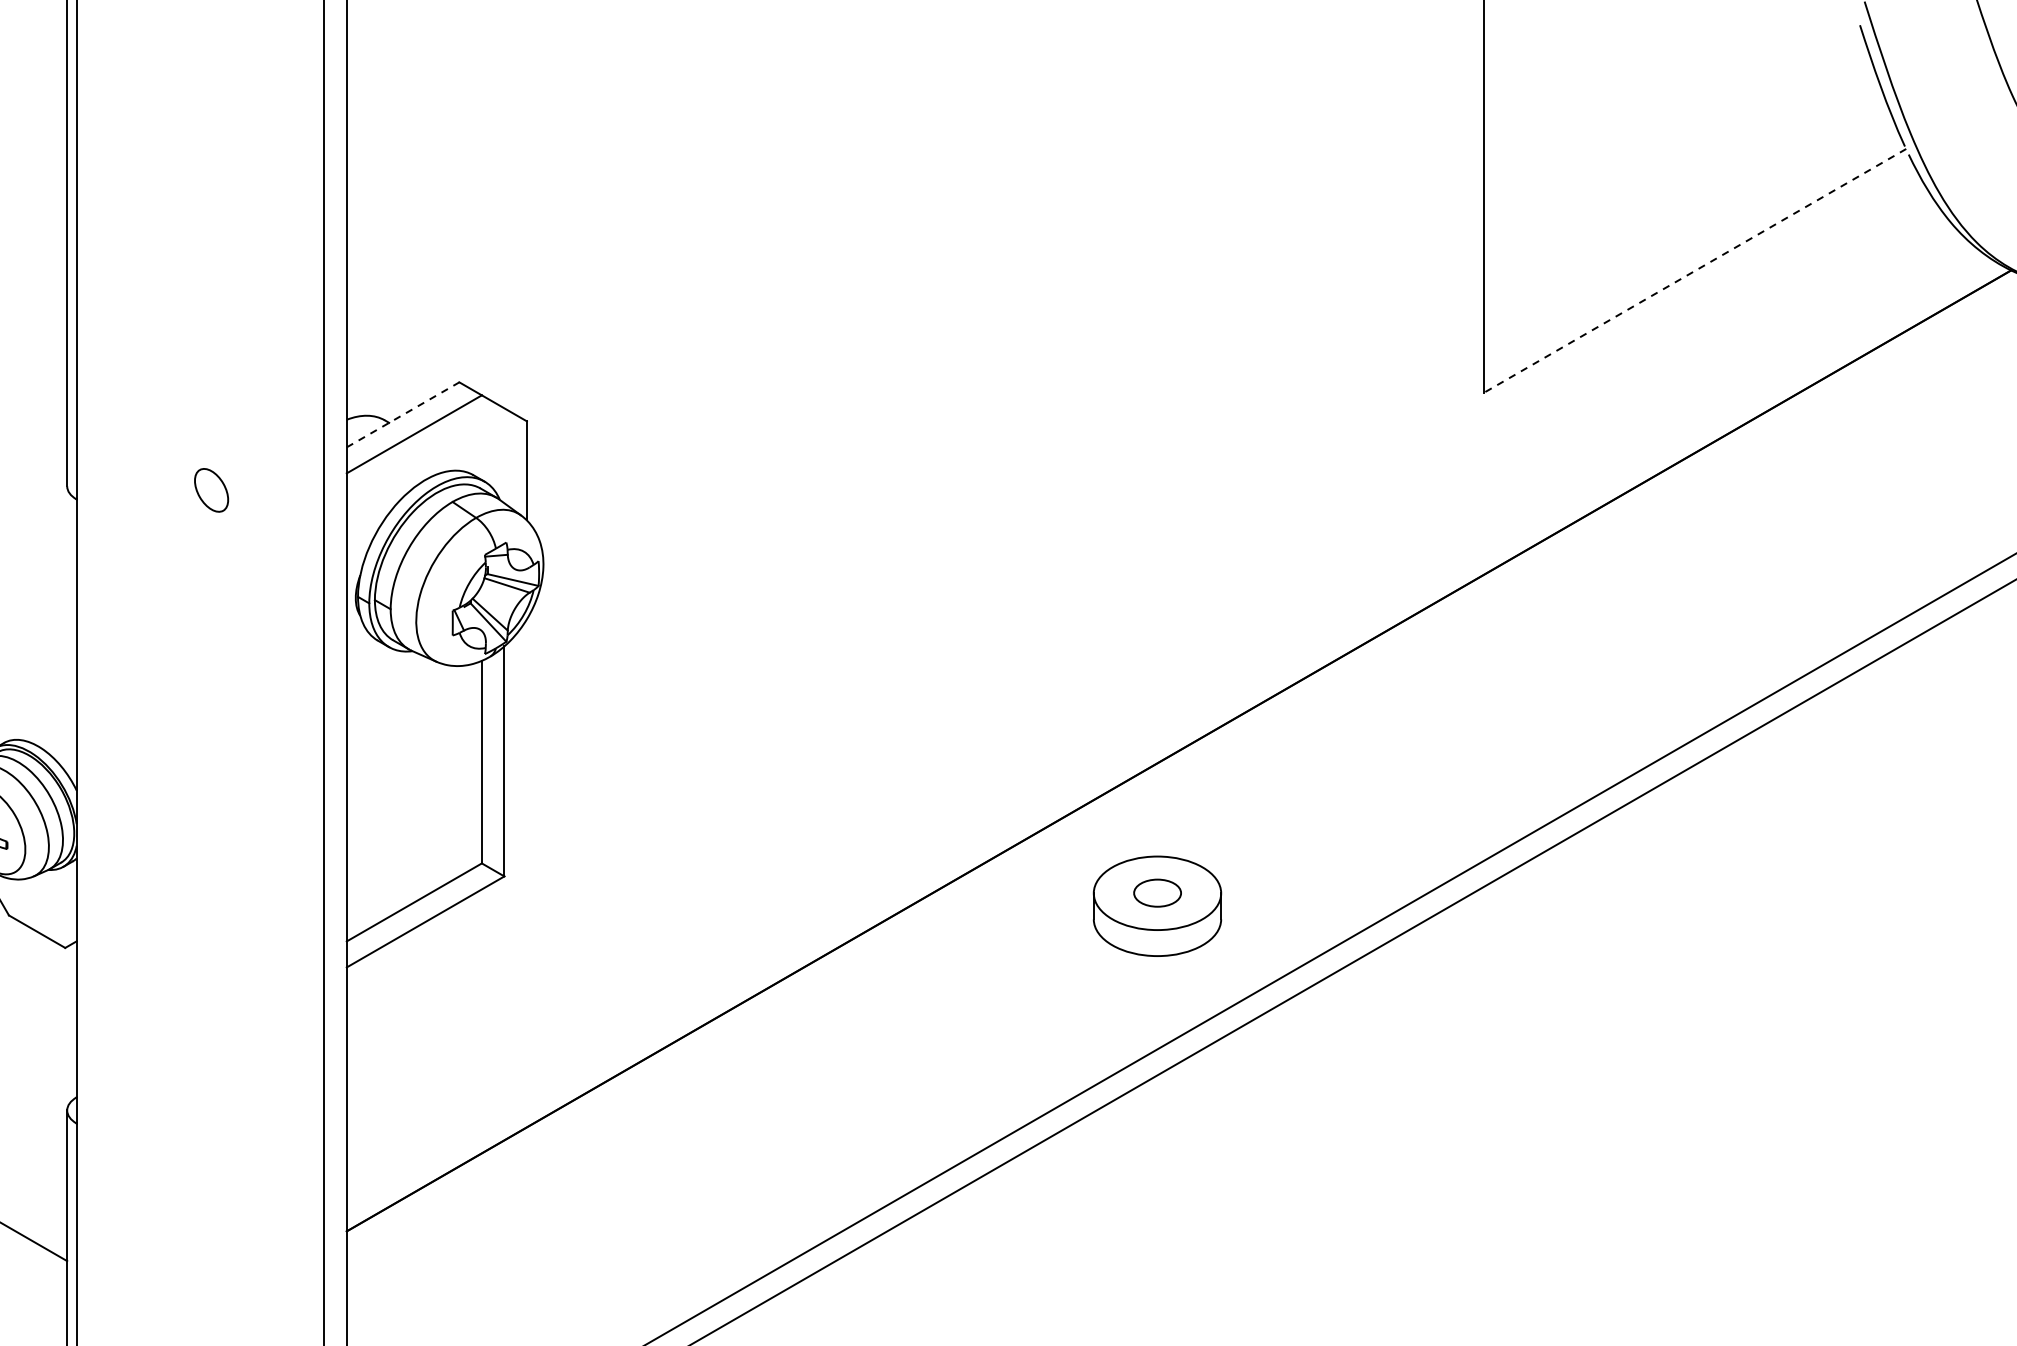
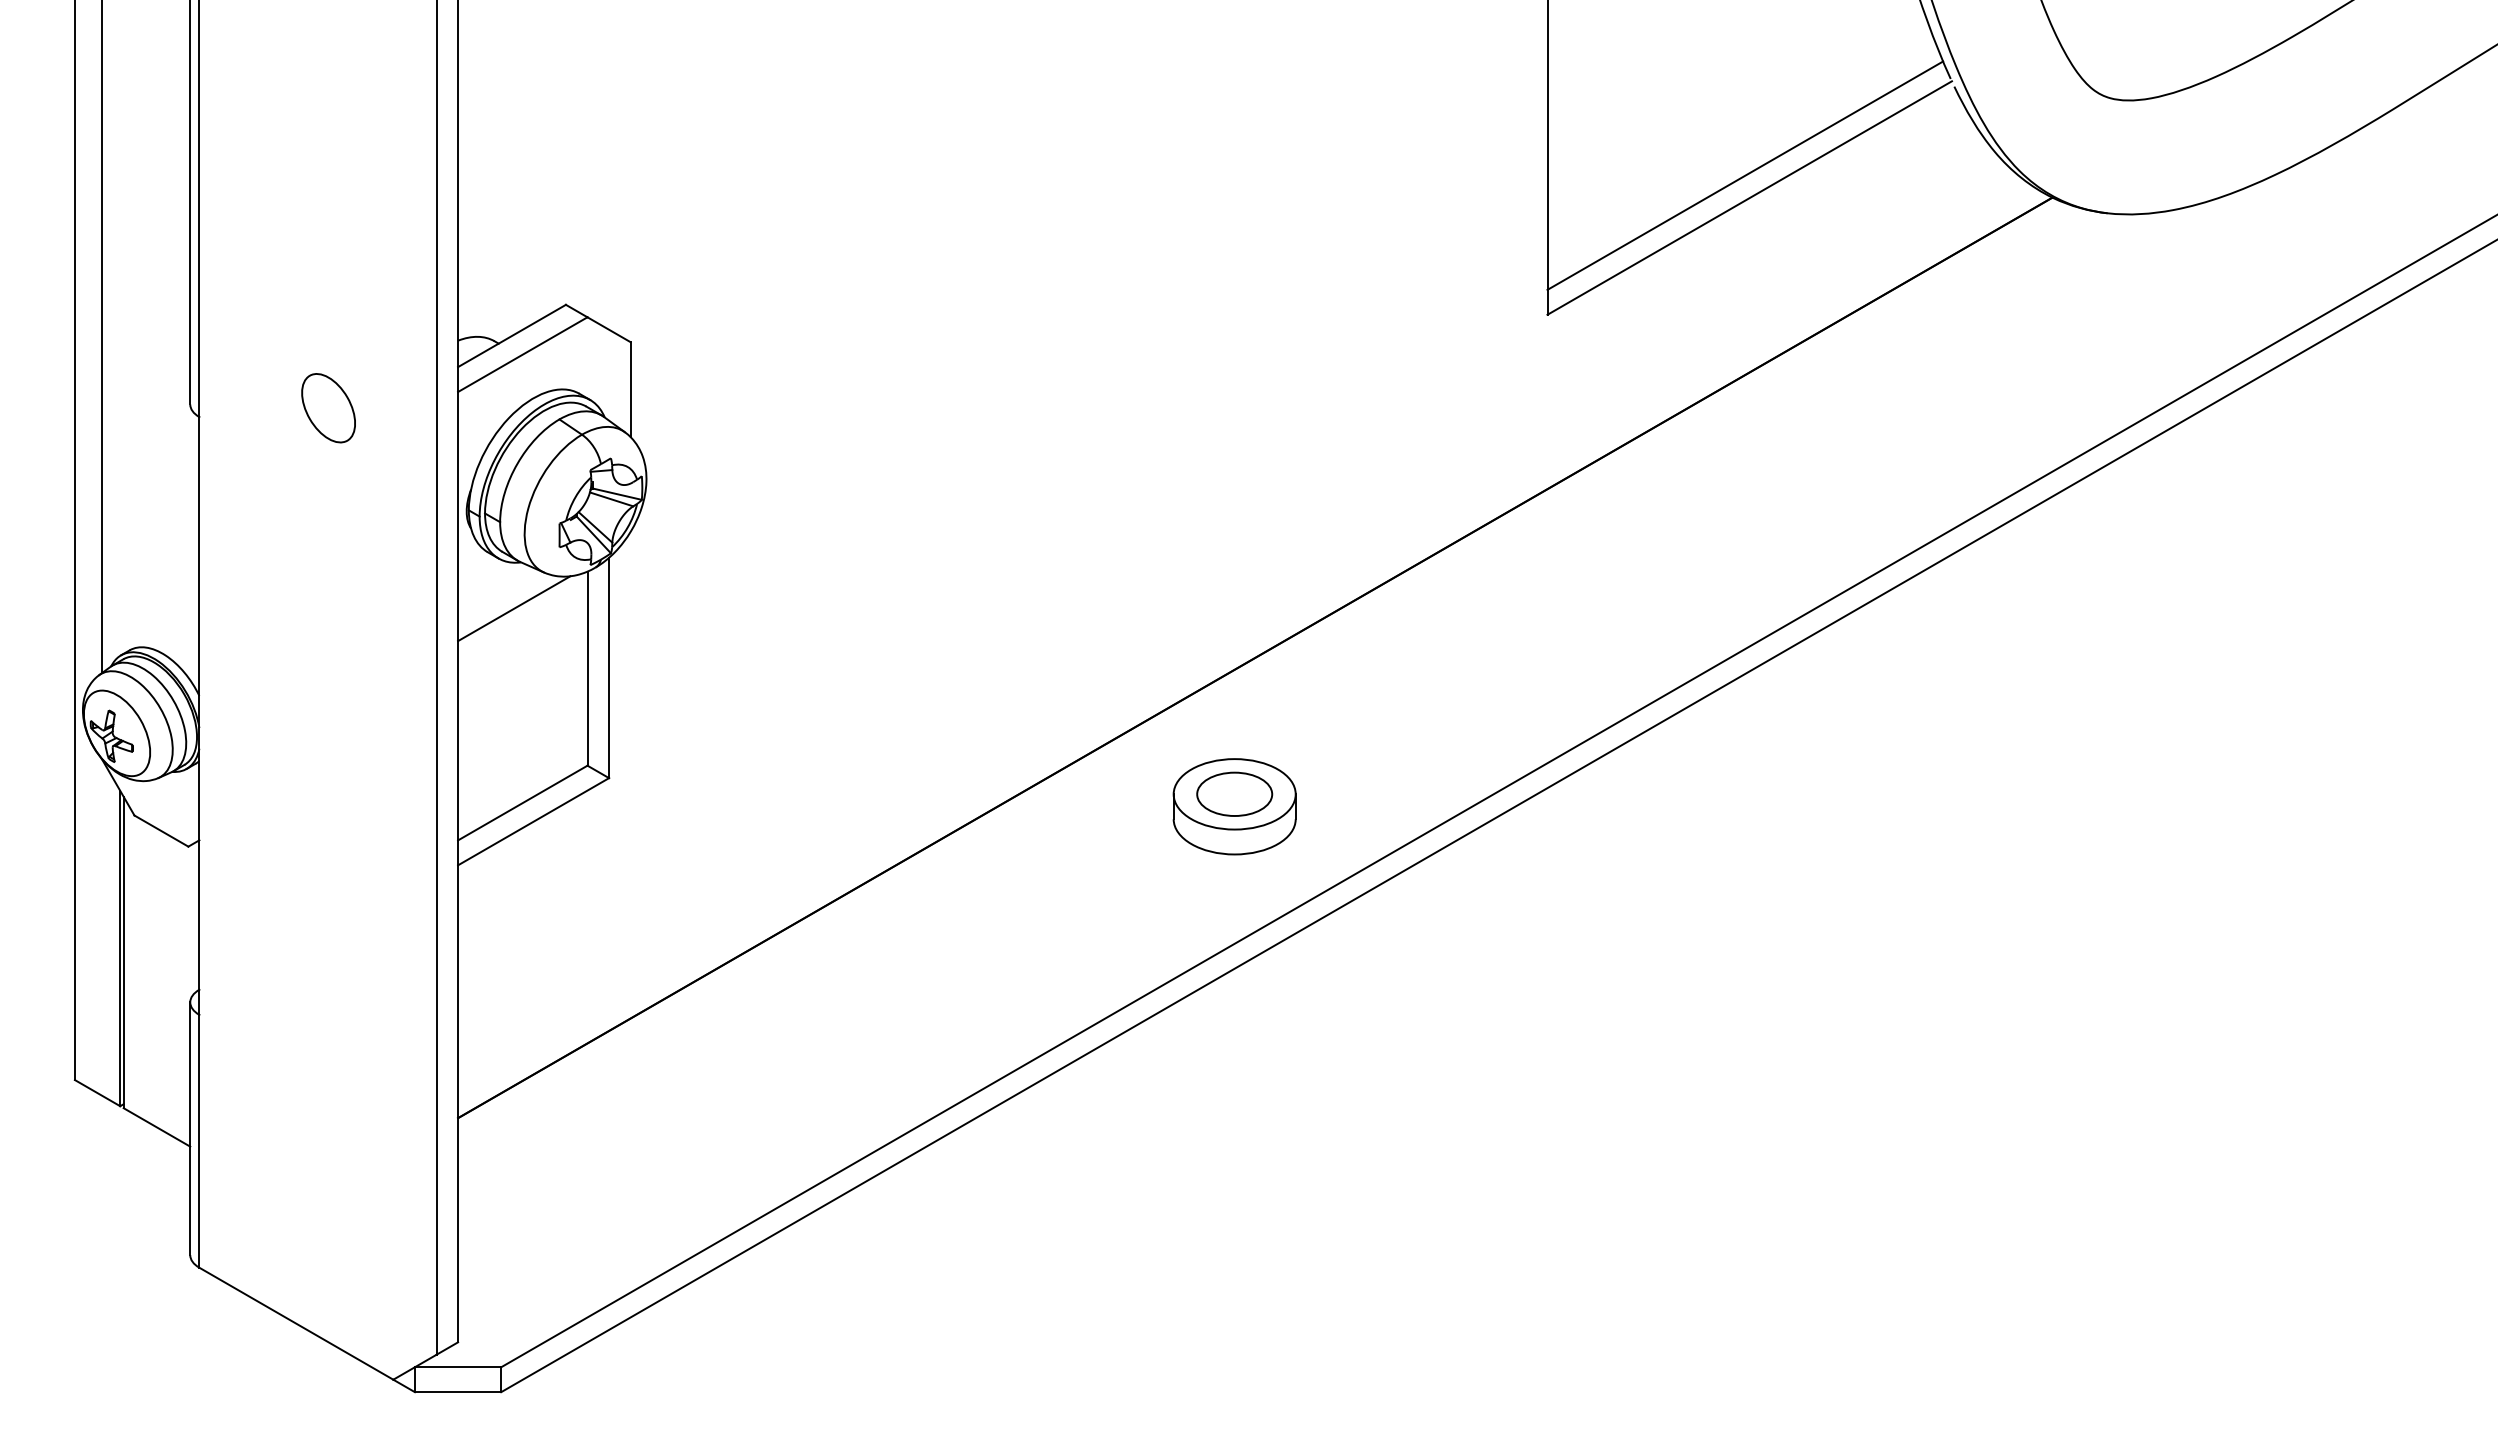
line: (1690, 247) -> (1745, 175), added
line: (1694, 271) -> (1749, 198), dashed -> solid
line: (403, 414) -> (512, 335), dashed -> solid
part: (211, 490) -> (328, 408), size x1.67
line: (405, 699) -> (514, 608), added
part: (1157, 892) -> (1234, 793), size x1.67

